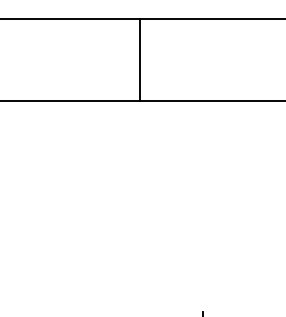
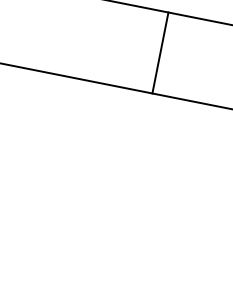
line: (140, 59) -> (160, 52), moved

